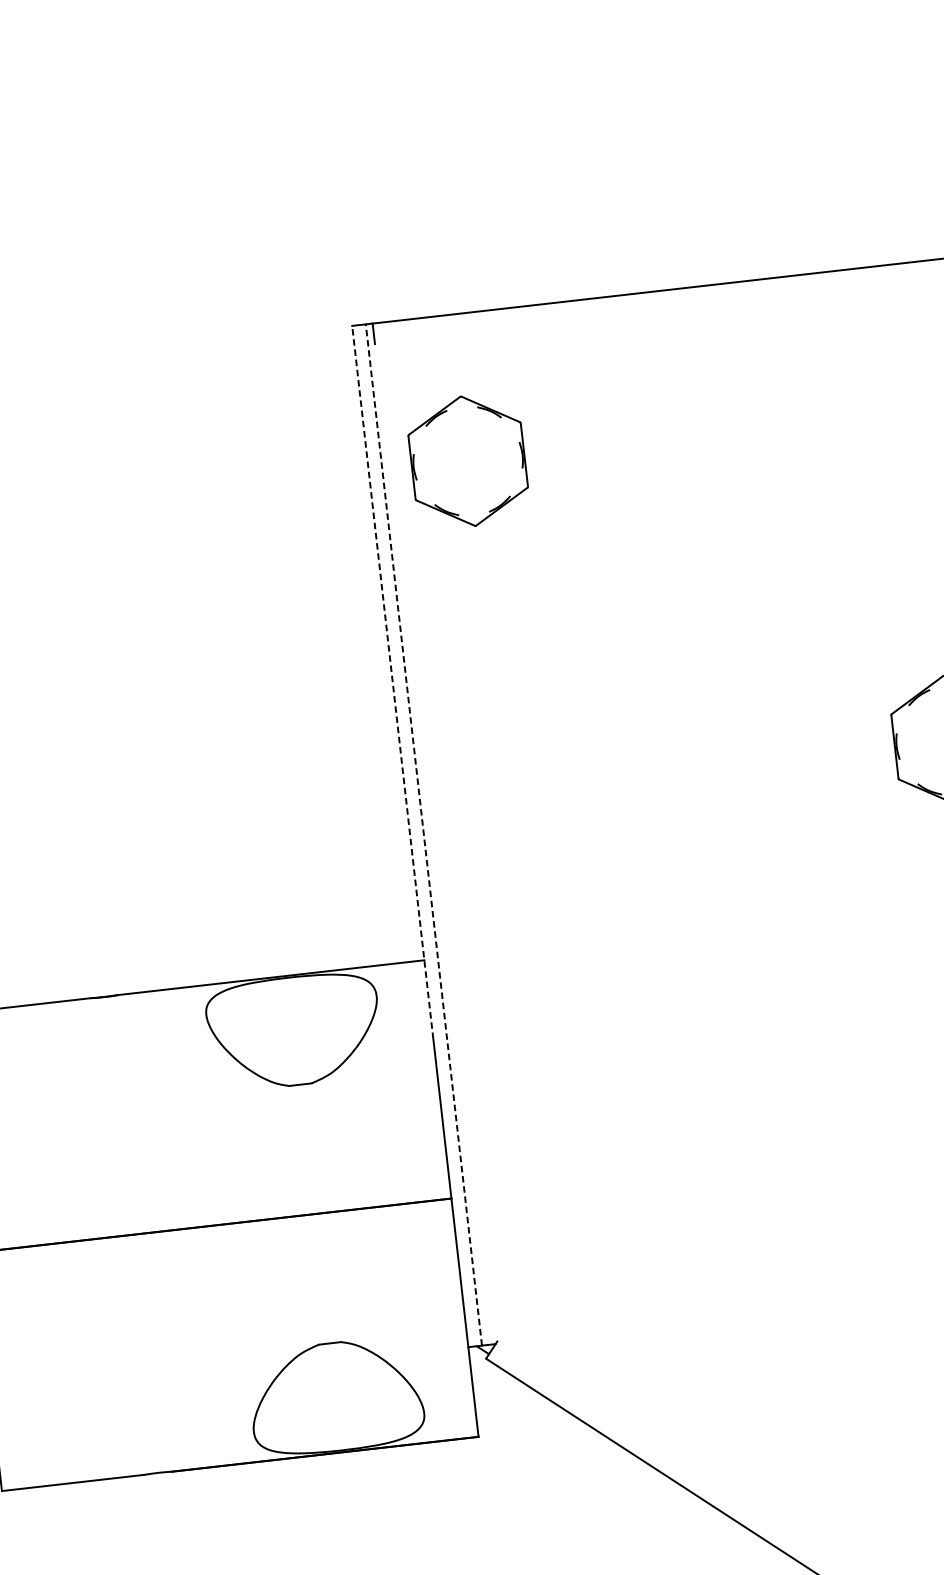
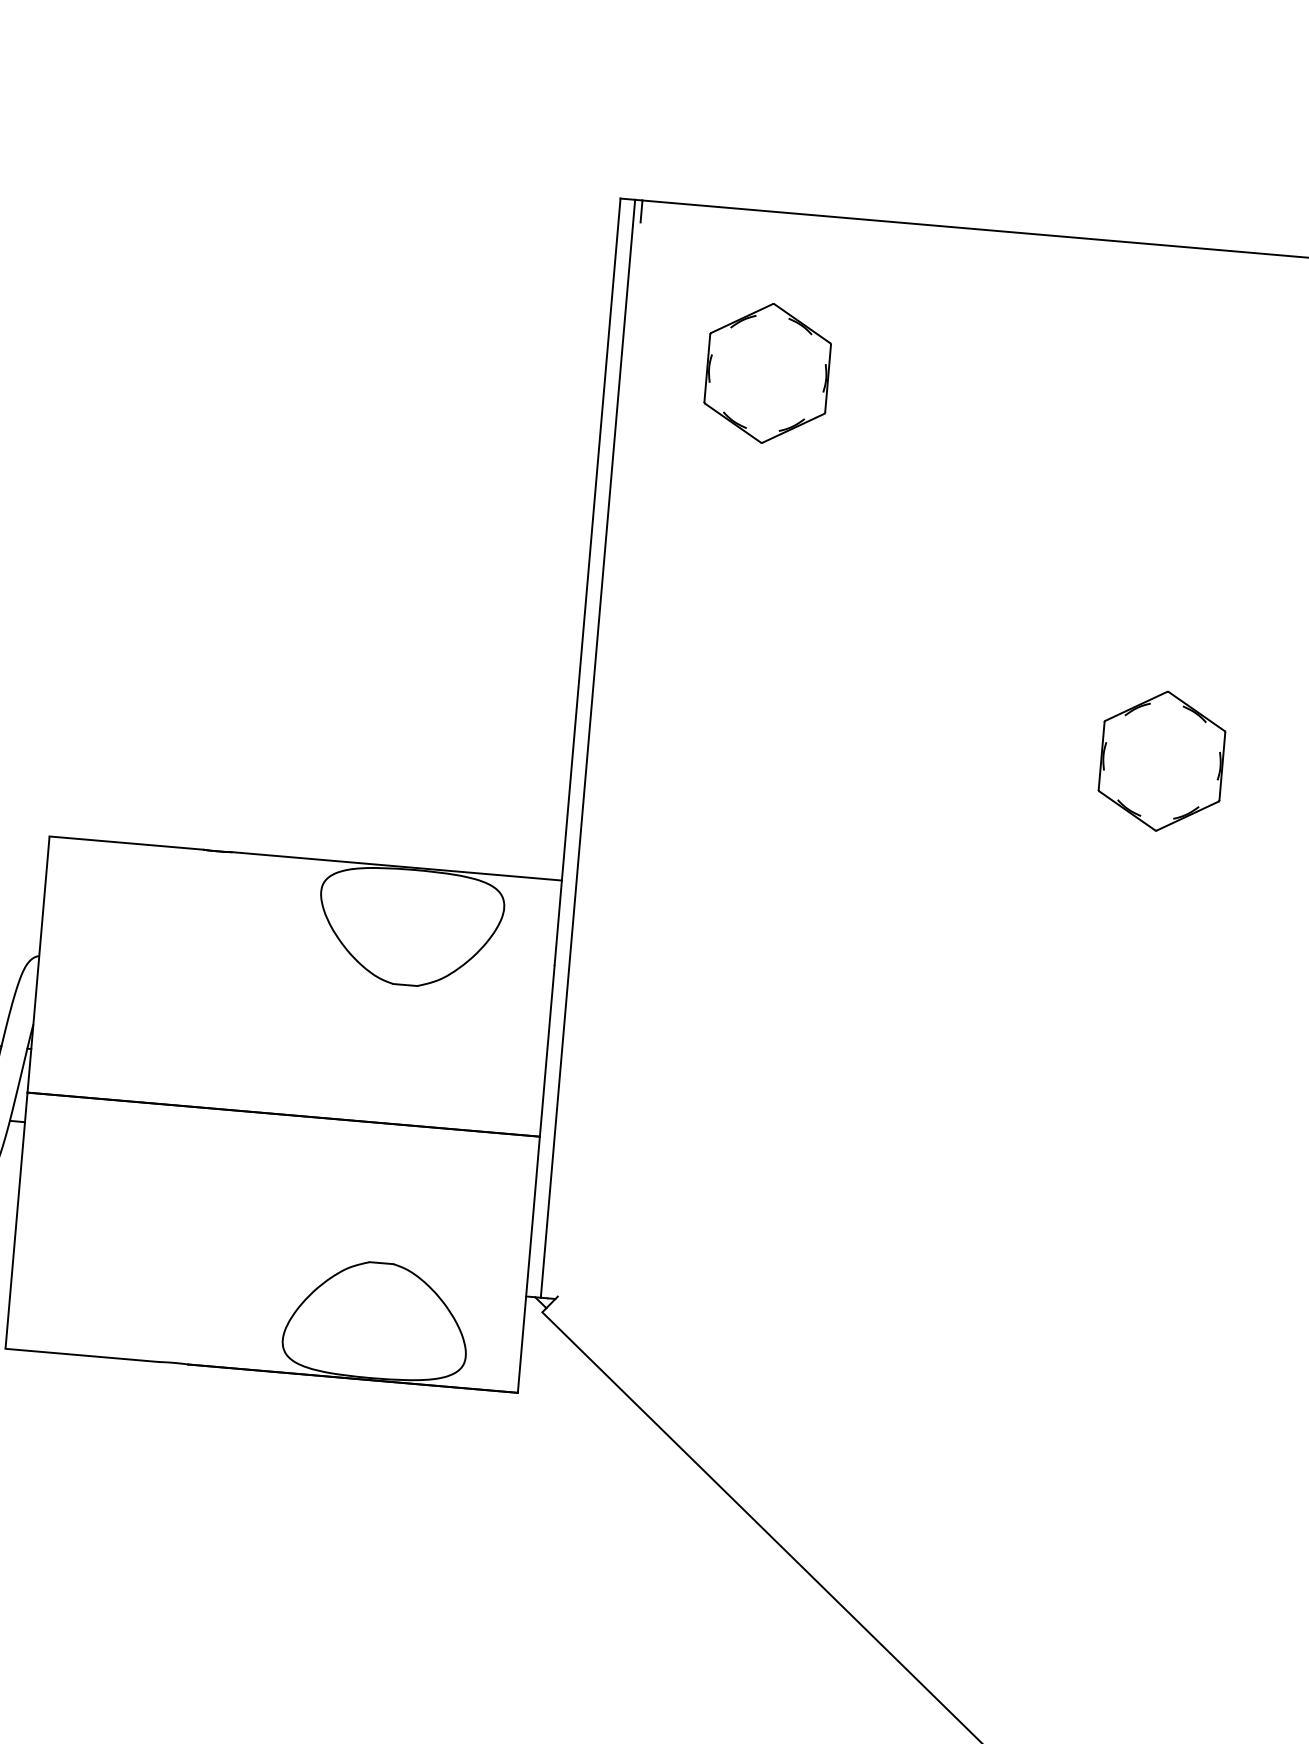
part: (468, 461) -> (767, 373), moved
line: (392, 682) -> (587, 581), dashed -> solid
line: (423, 834) -> (587, 748), dashed -> solid

